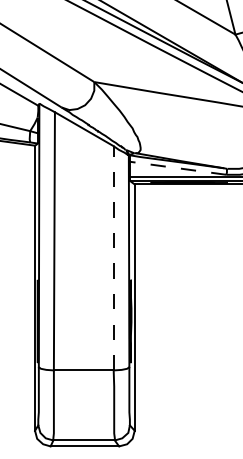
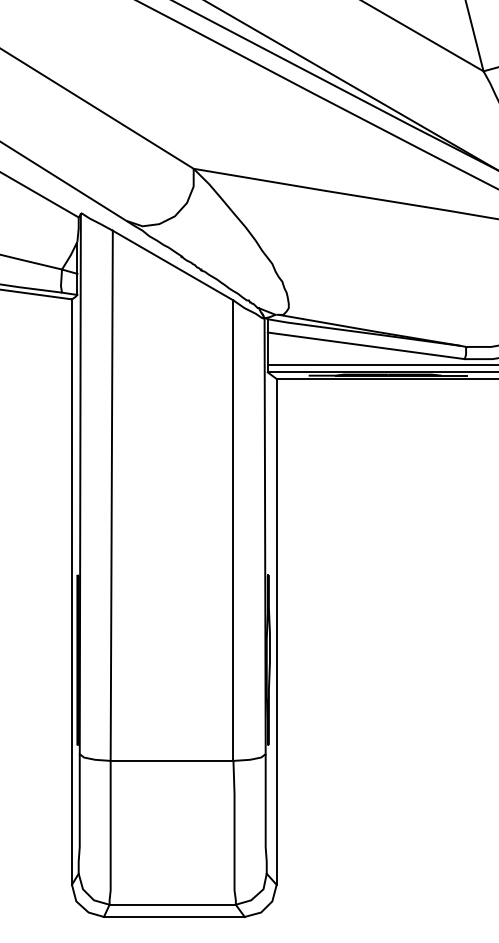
line: (177, 168) -> (364, 346), dashed -> solid
line: (113, 257) -> (233, 529), dashed -> solid

